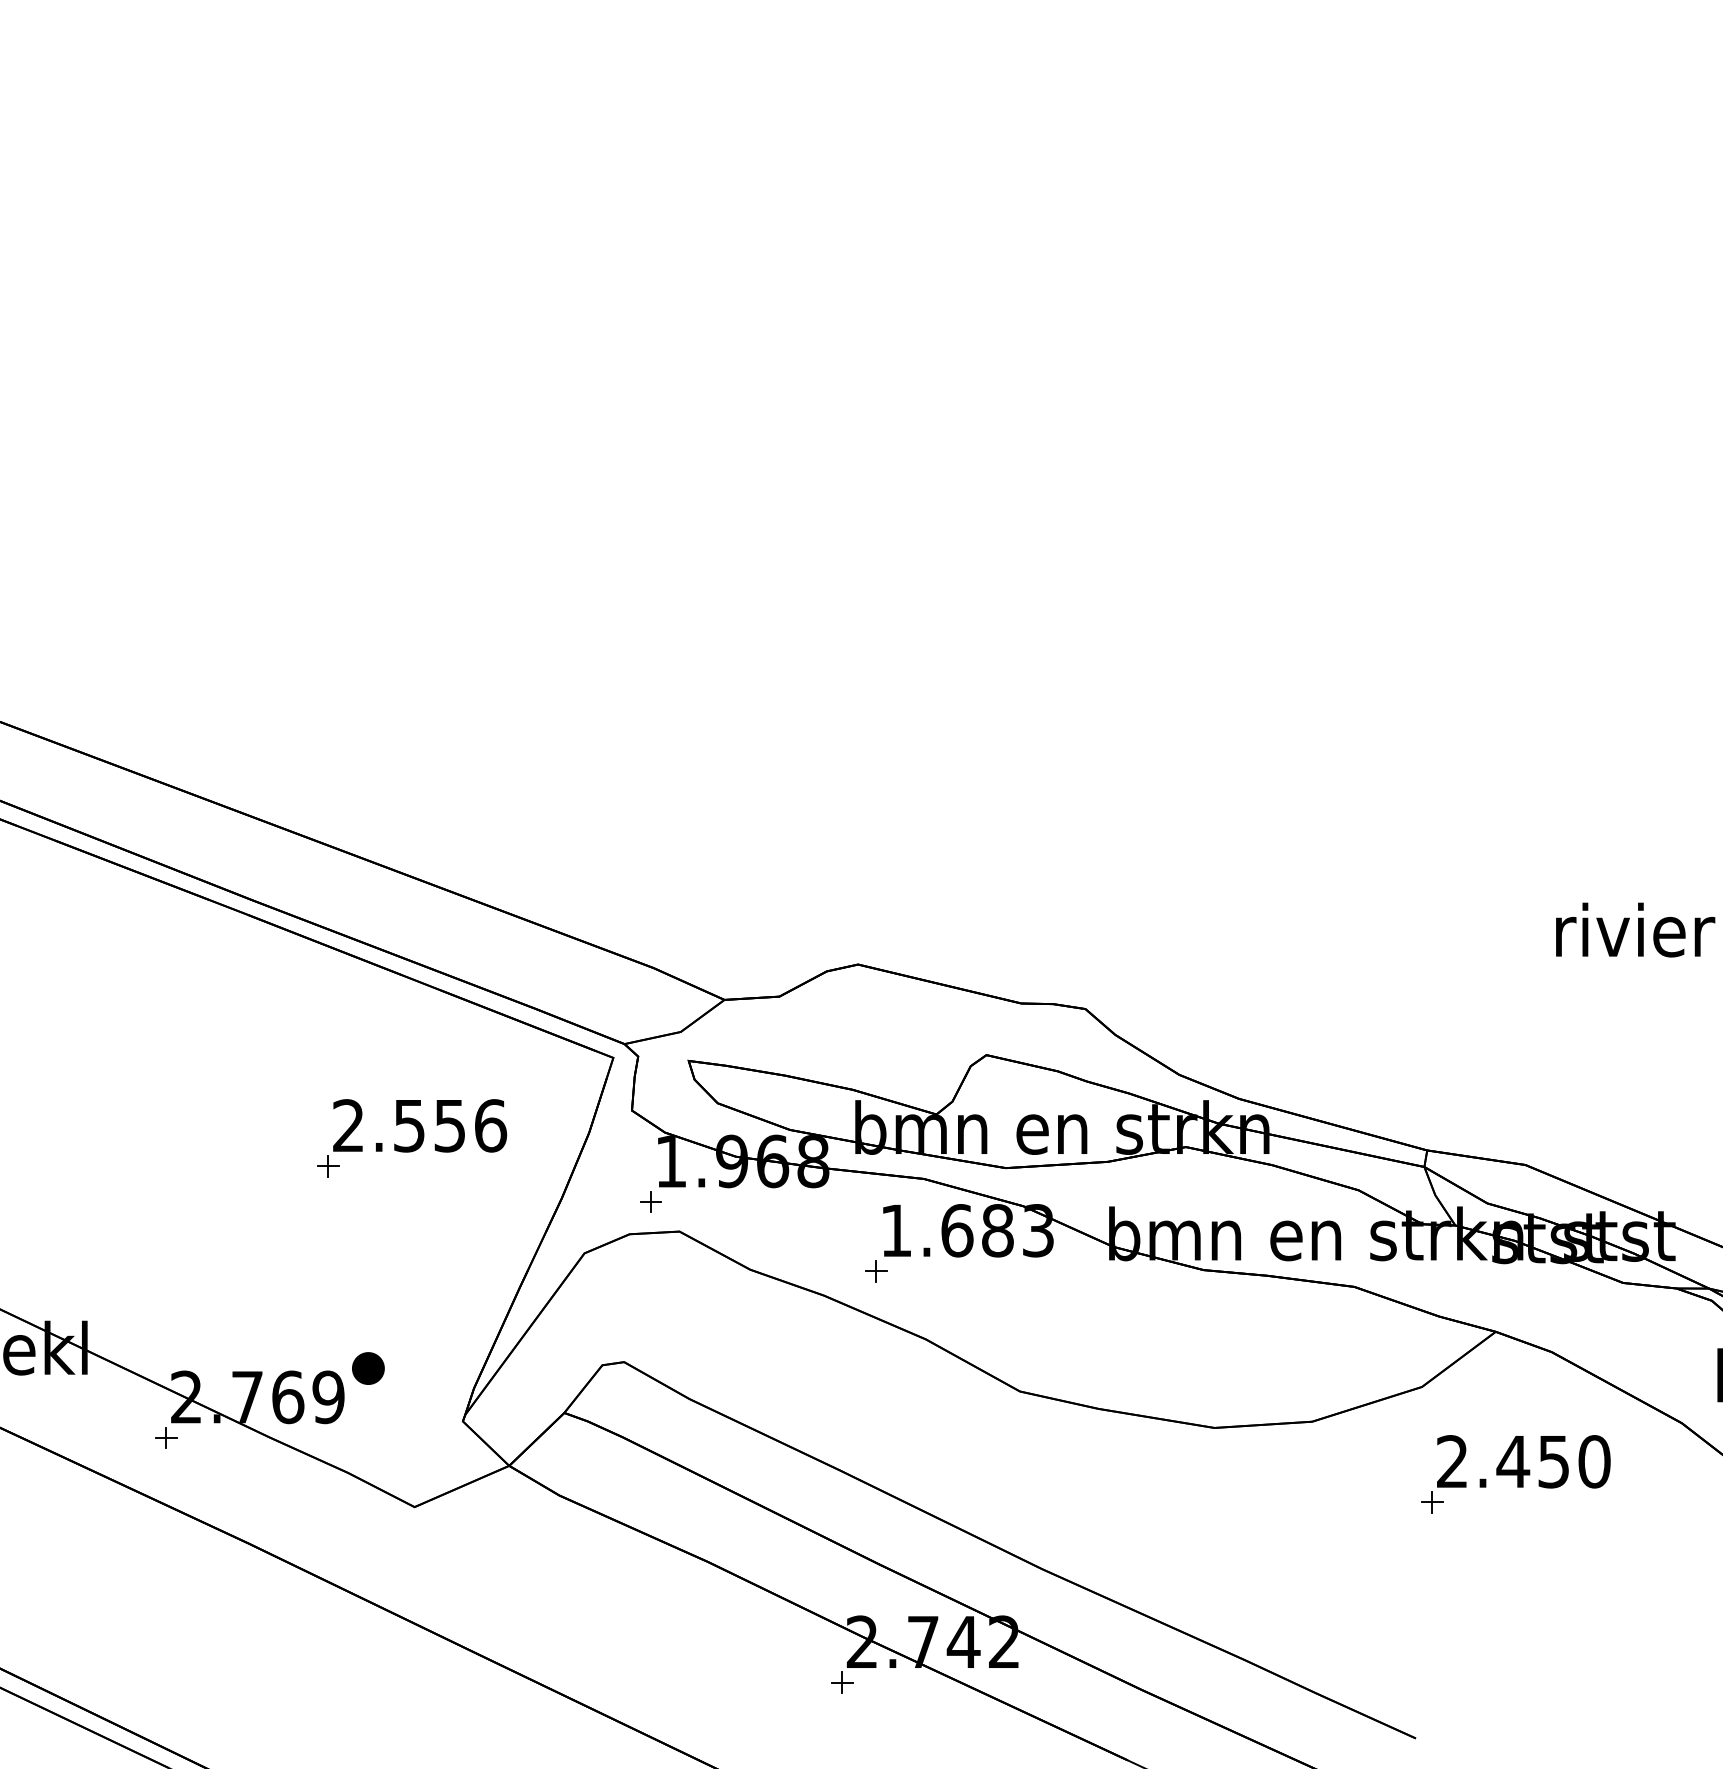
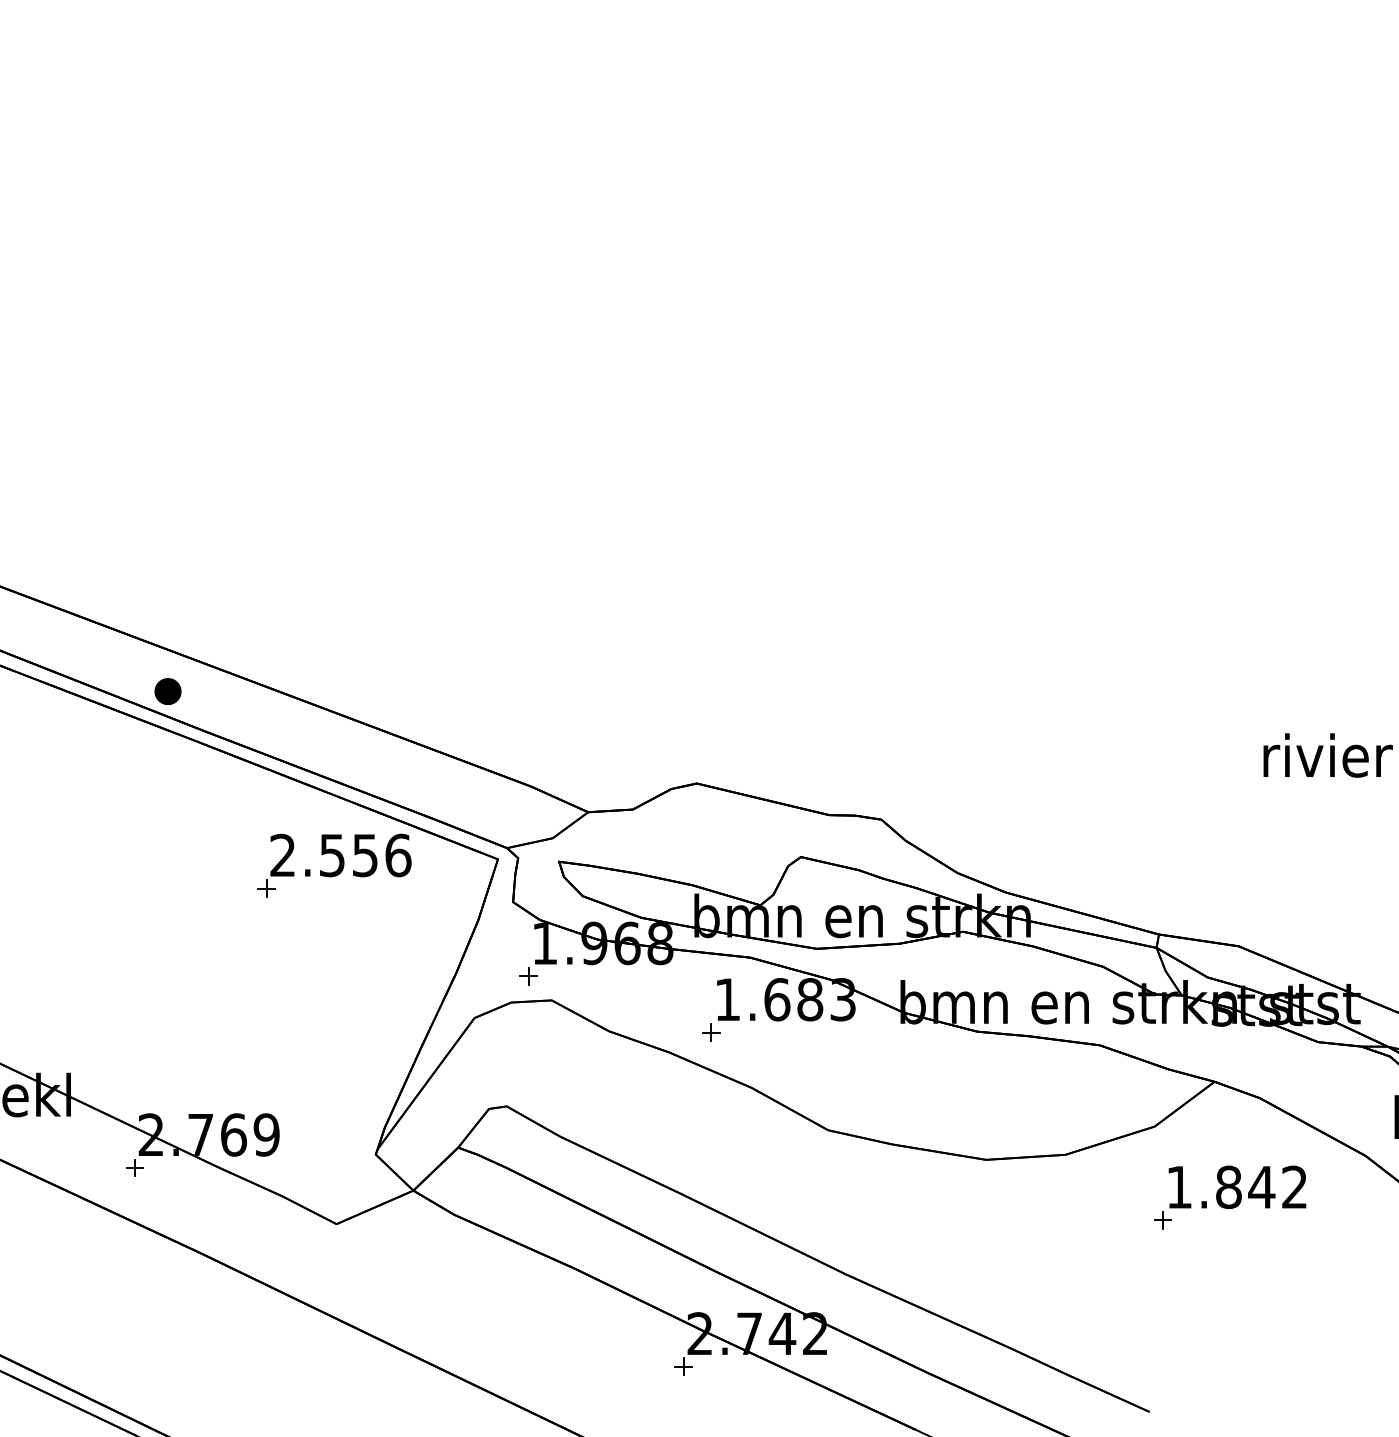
part: (412, 1138) -> (334, 865), moved
part: (367, 1368) -> (167, 691), moved
text: (1522, 1461) -> (1236, 1187), 2.450 -> 1.842

